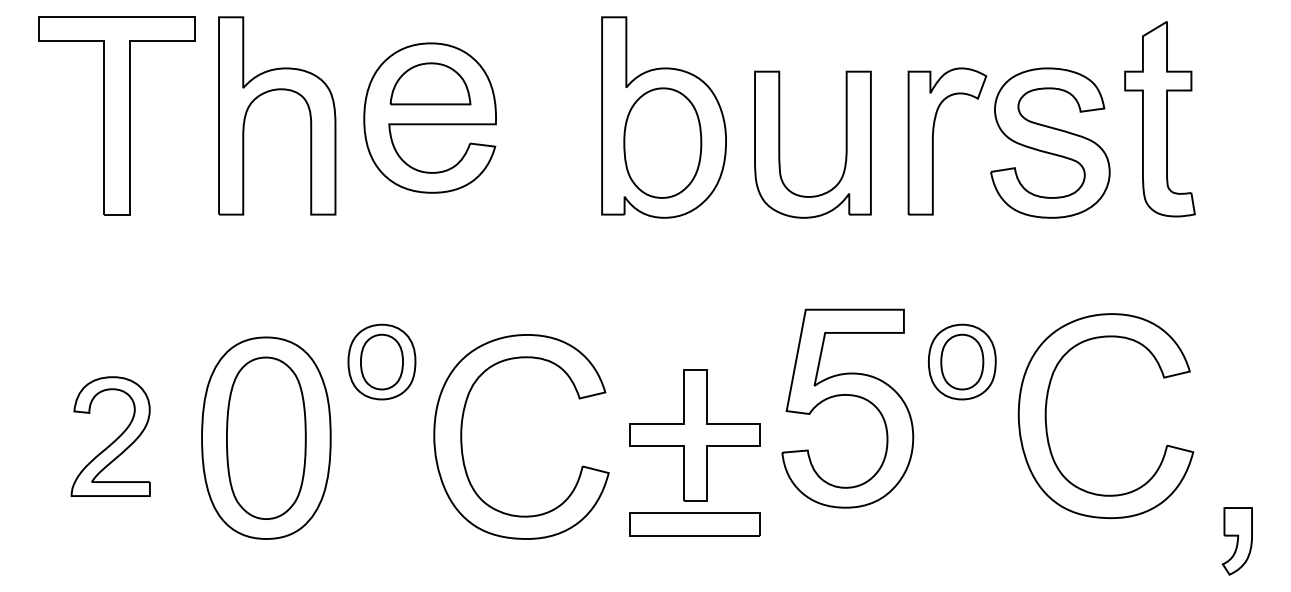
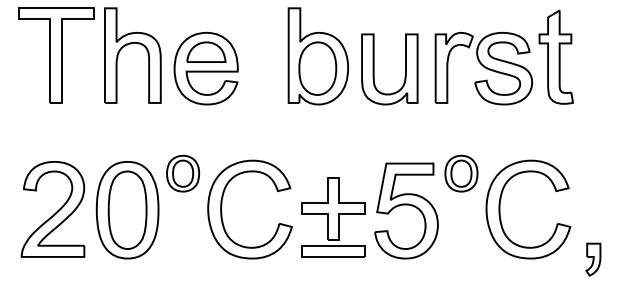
part: (428, 117) -> (205, 68), moved
part: (847, 407) -> (406, 210), moved
part: (1047, 415) -> (500, 209), moved
part: (109, 436) -> (52, 209), size x1.67

